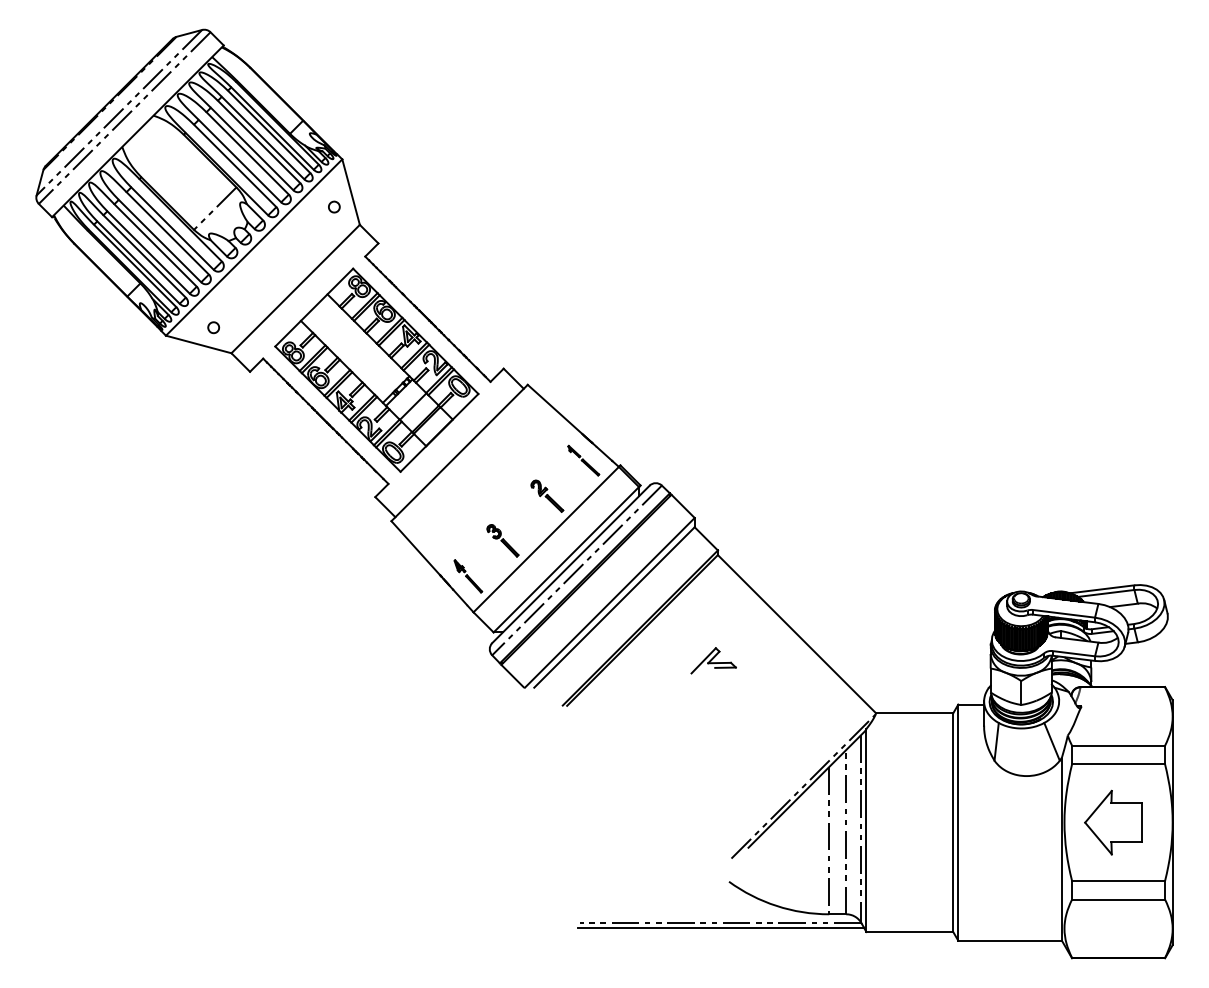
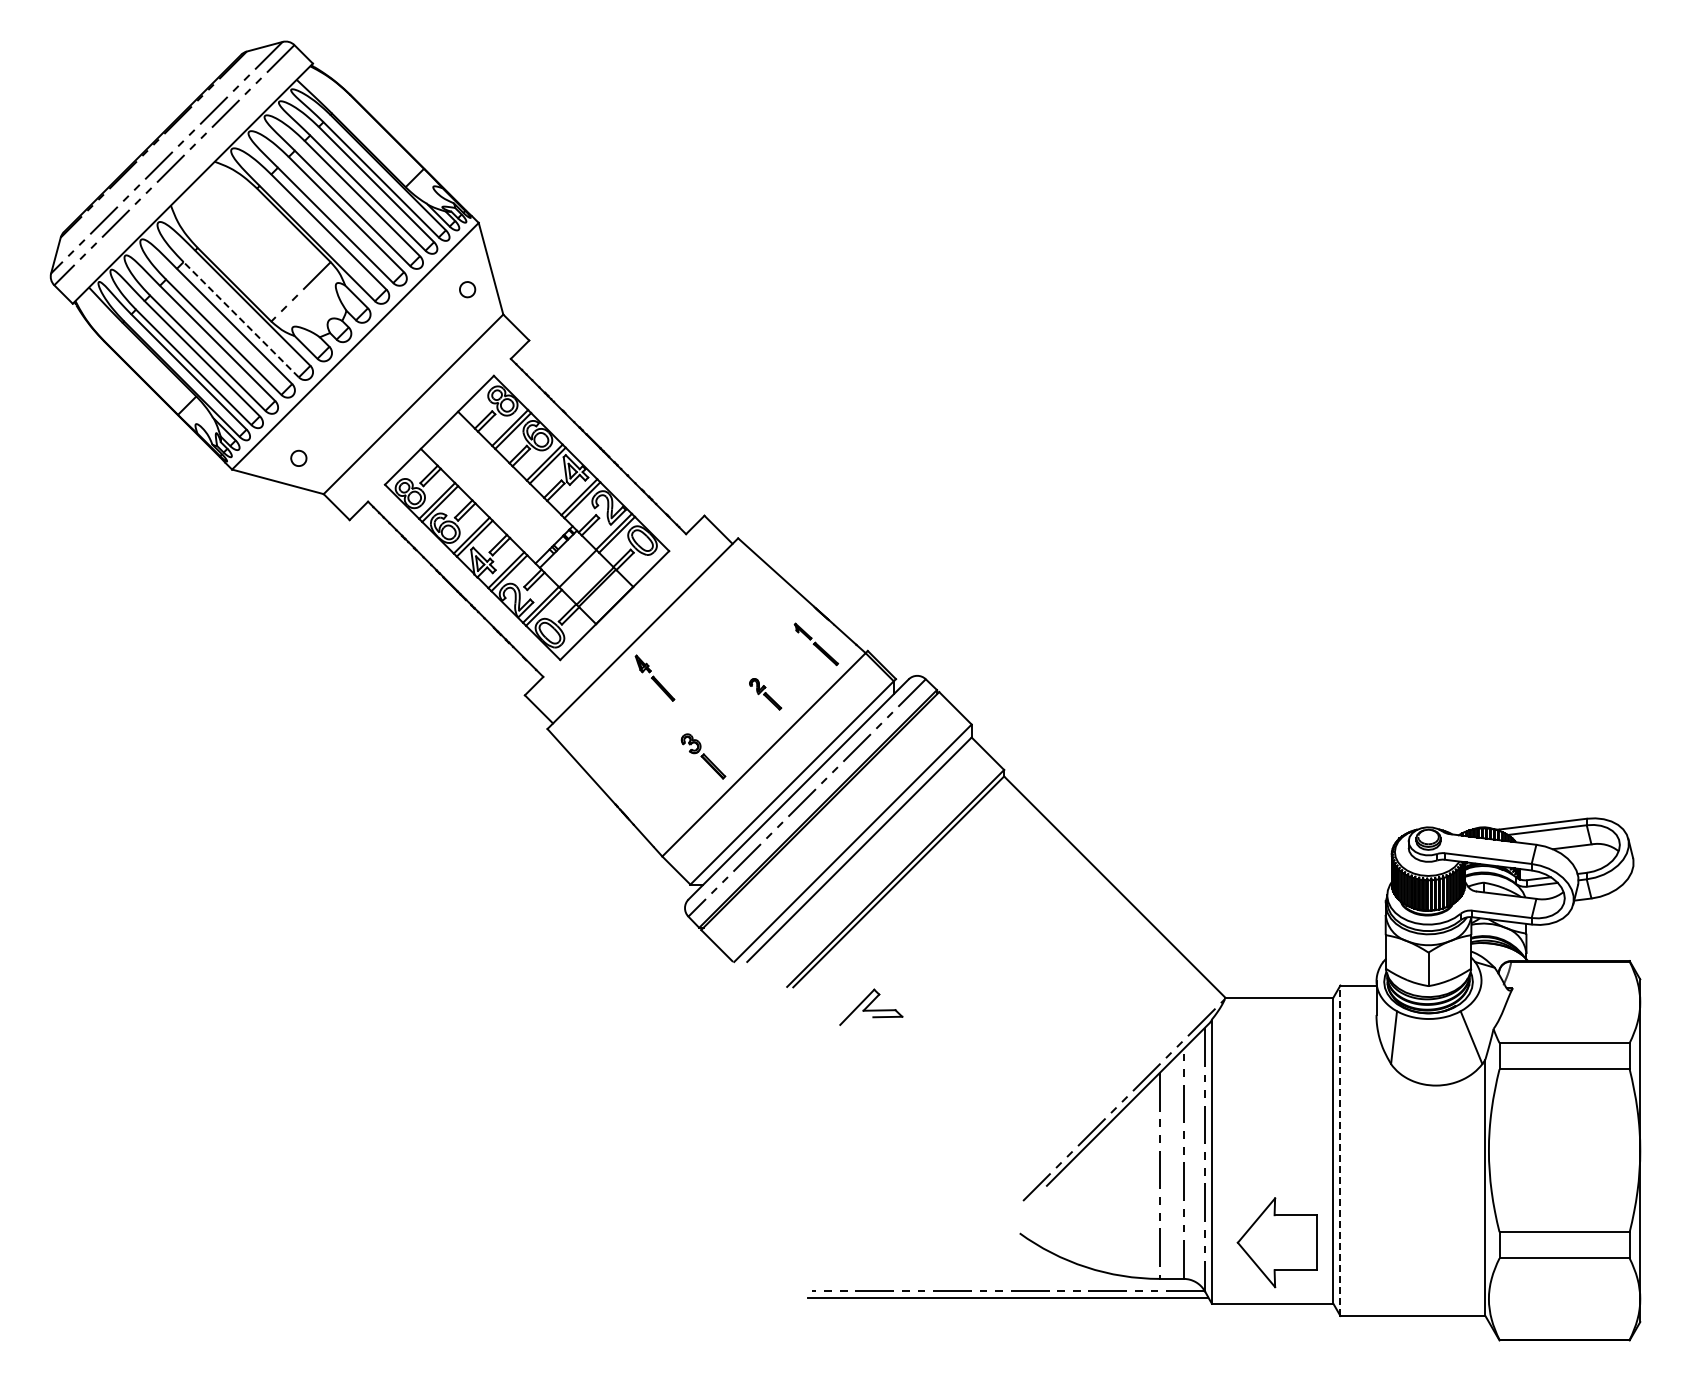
line: (172, 228) -> (241, 319), solid -> dashed
part: (547, 496) -> (765, 694), size x0.7
part: (467, 575) -> (654, 677), moved
part: (713, 660) -> (871, 1006), moved
line: (958, 822) -> (1340, 1150), solid -> dashed
part: (1112, 822) -> (1276, 1242), moved

